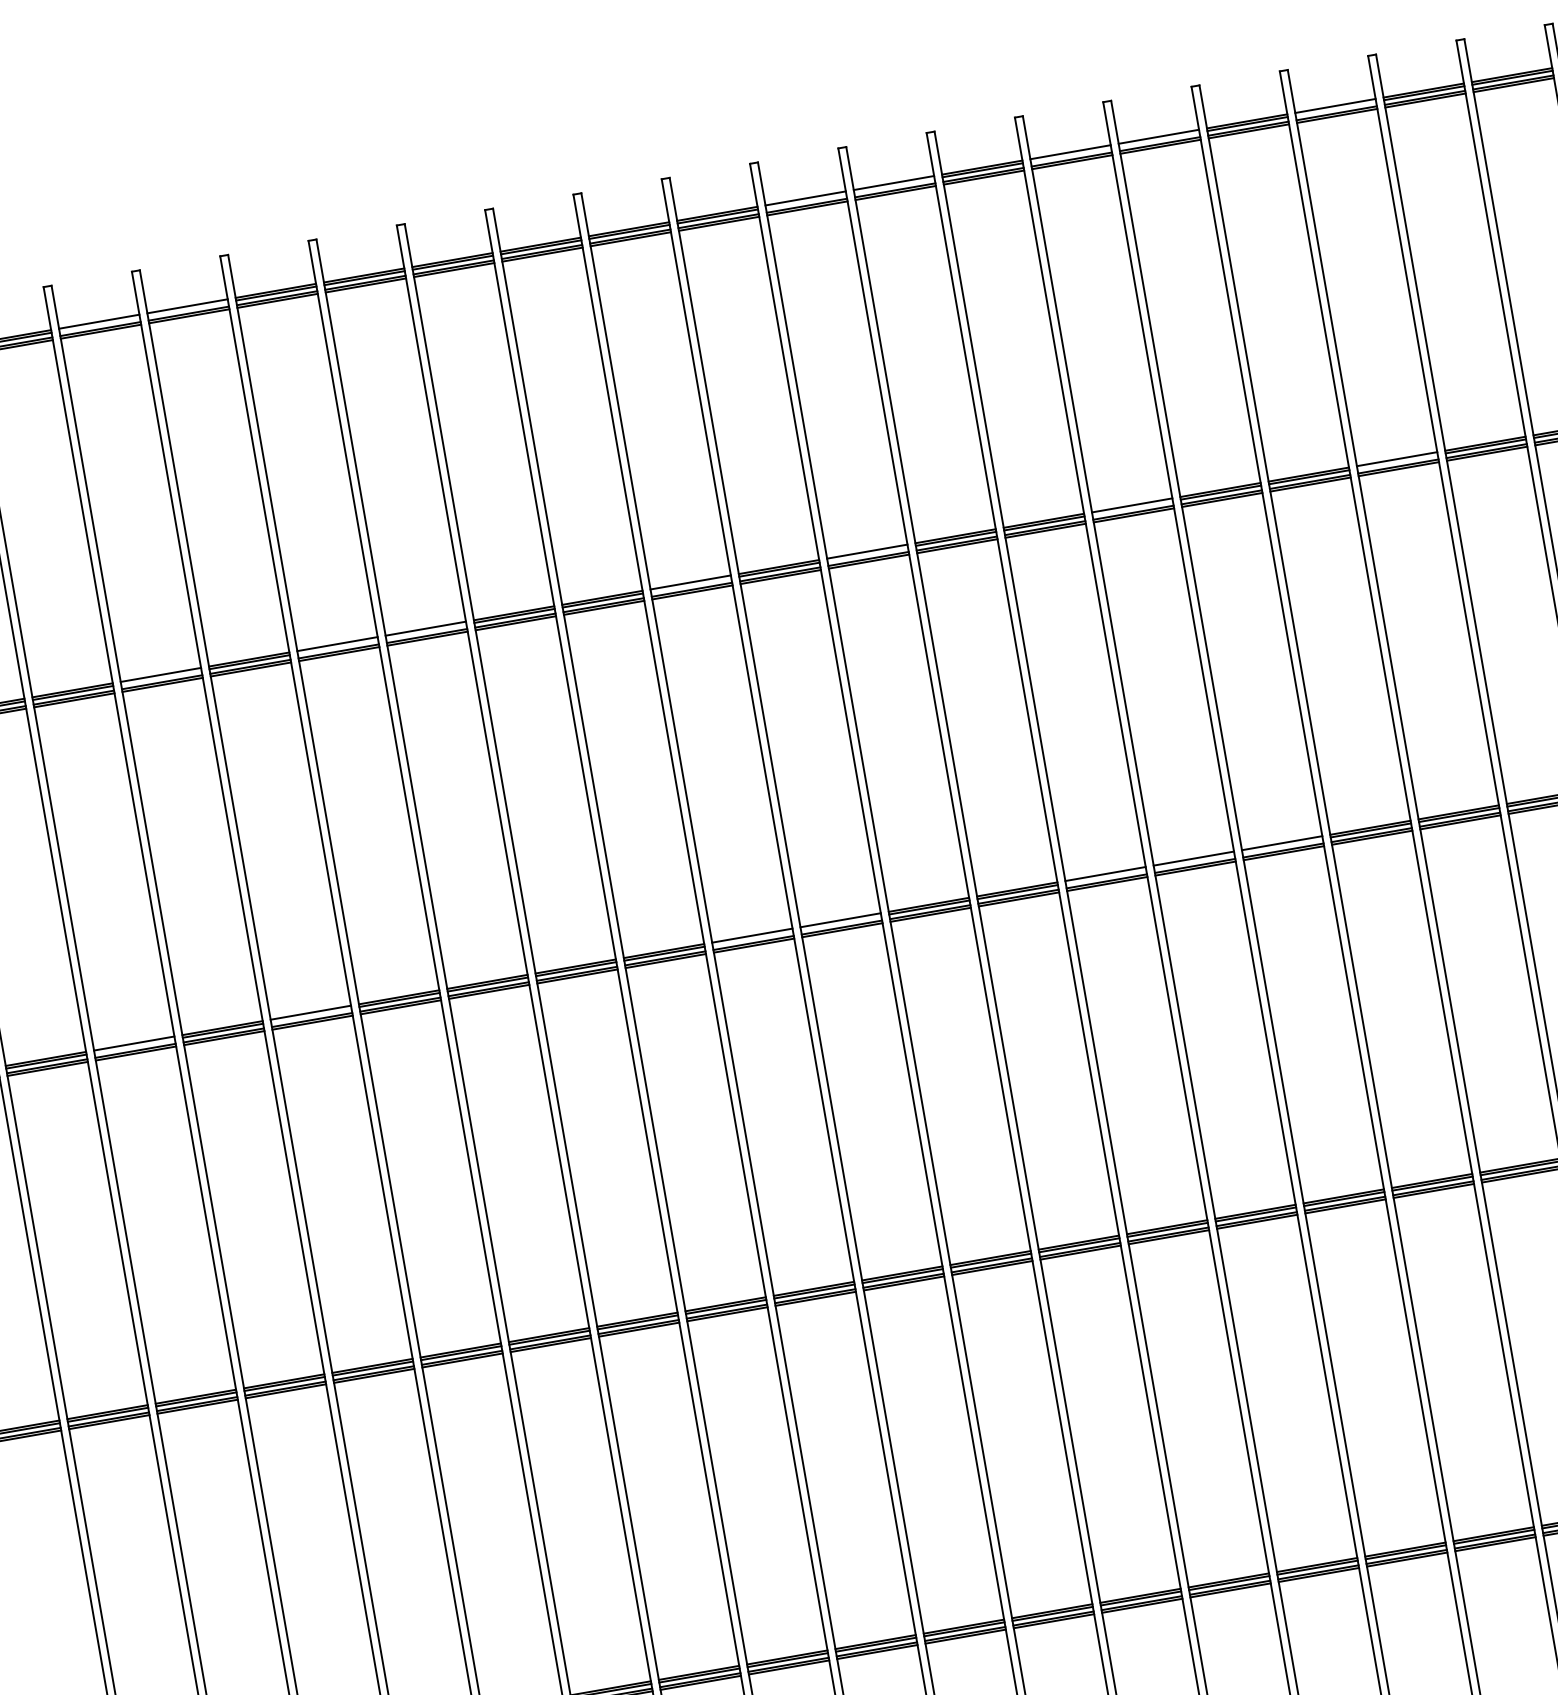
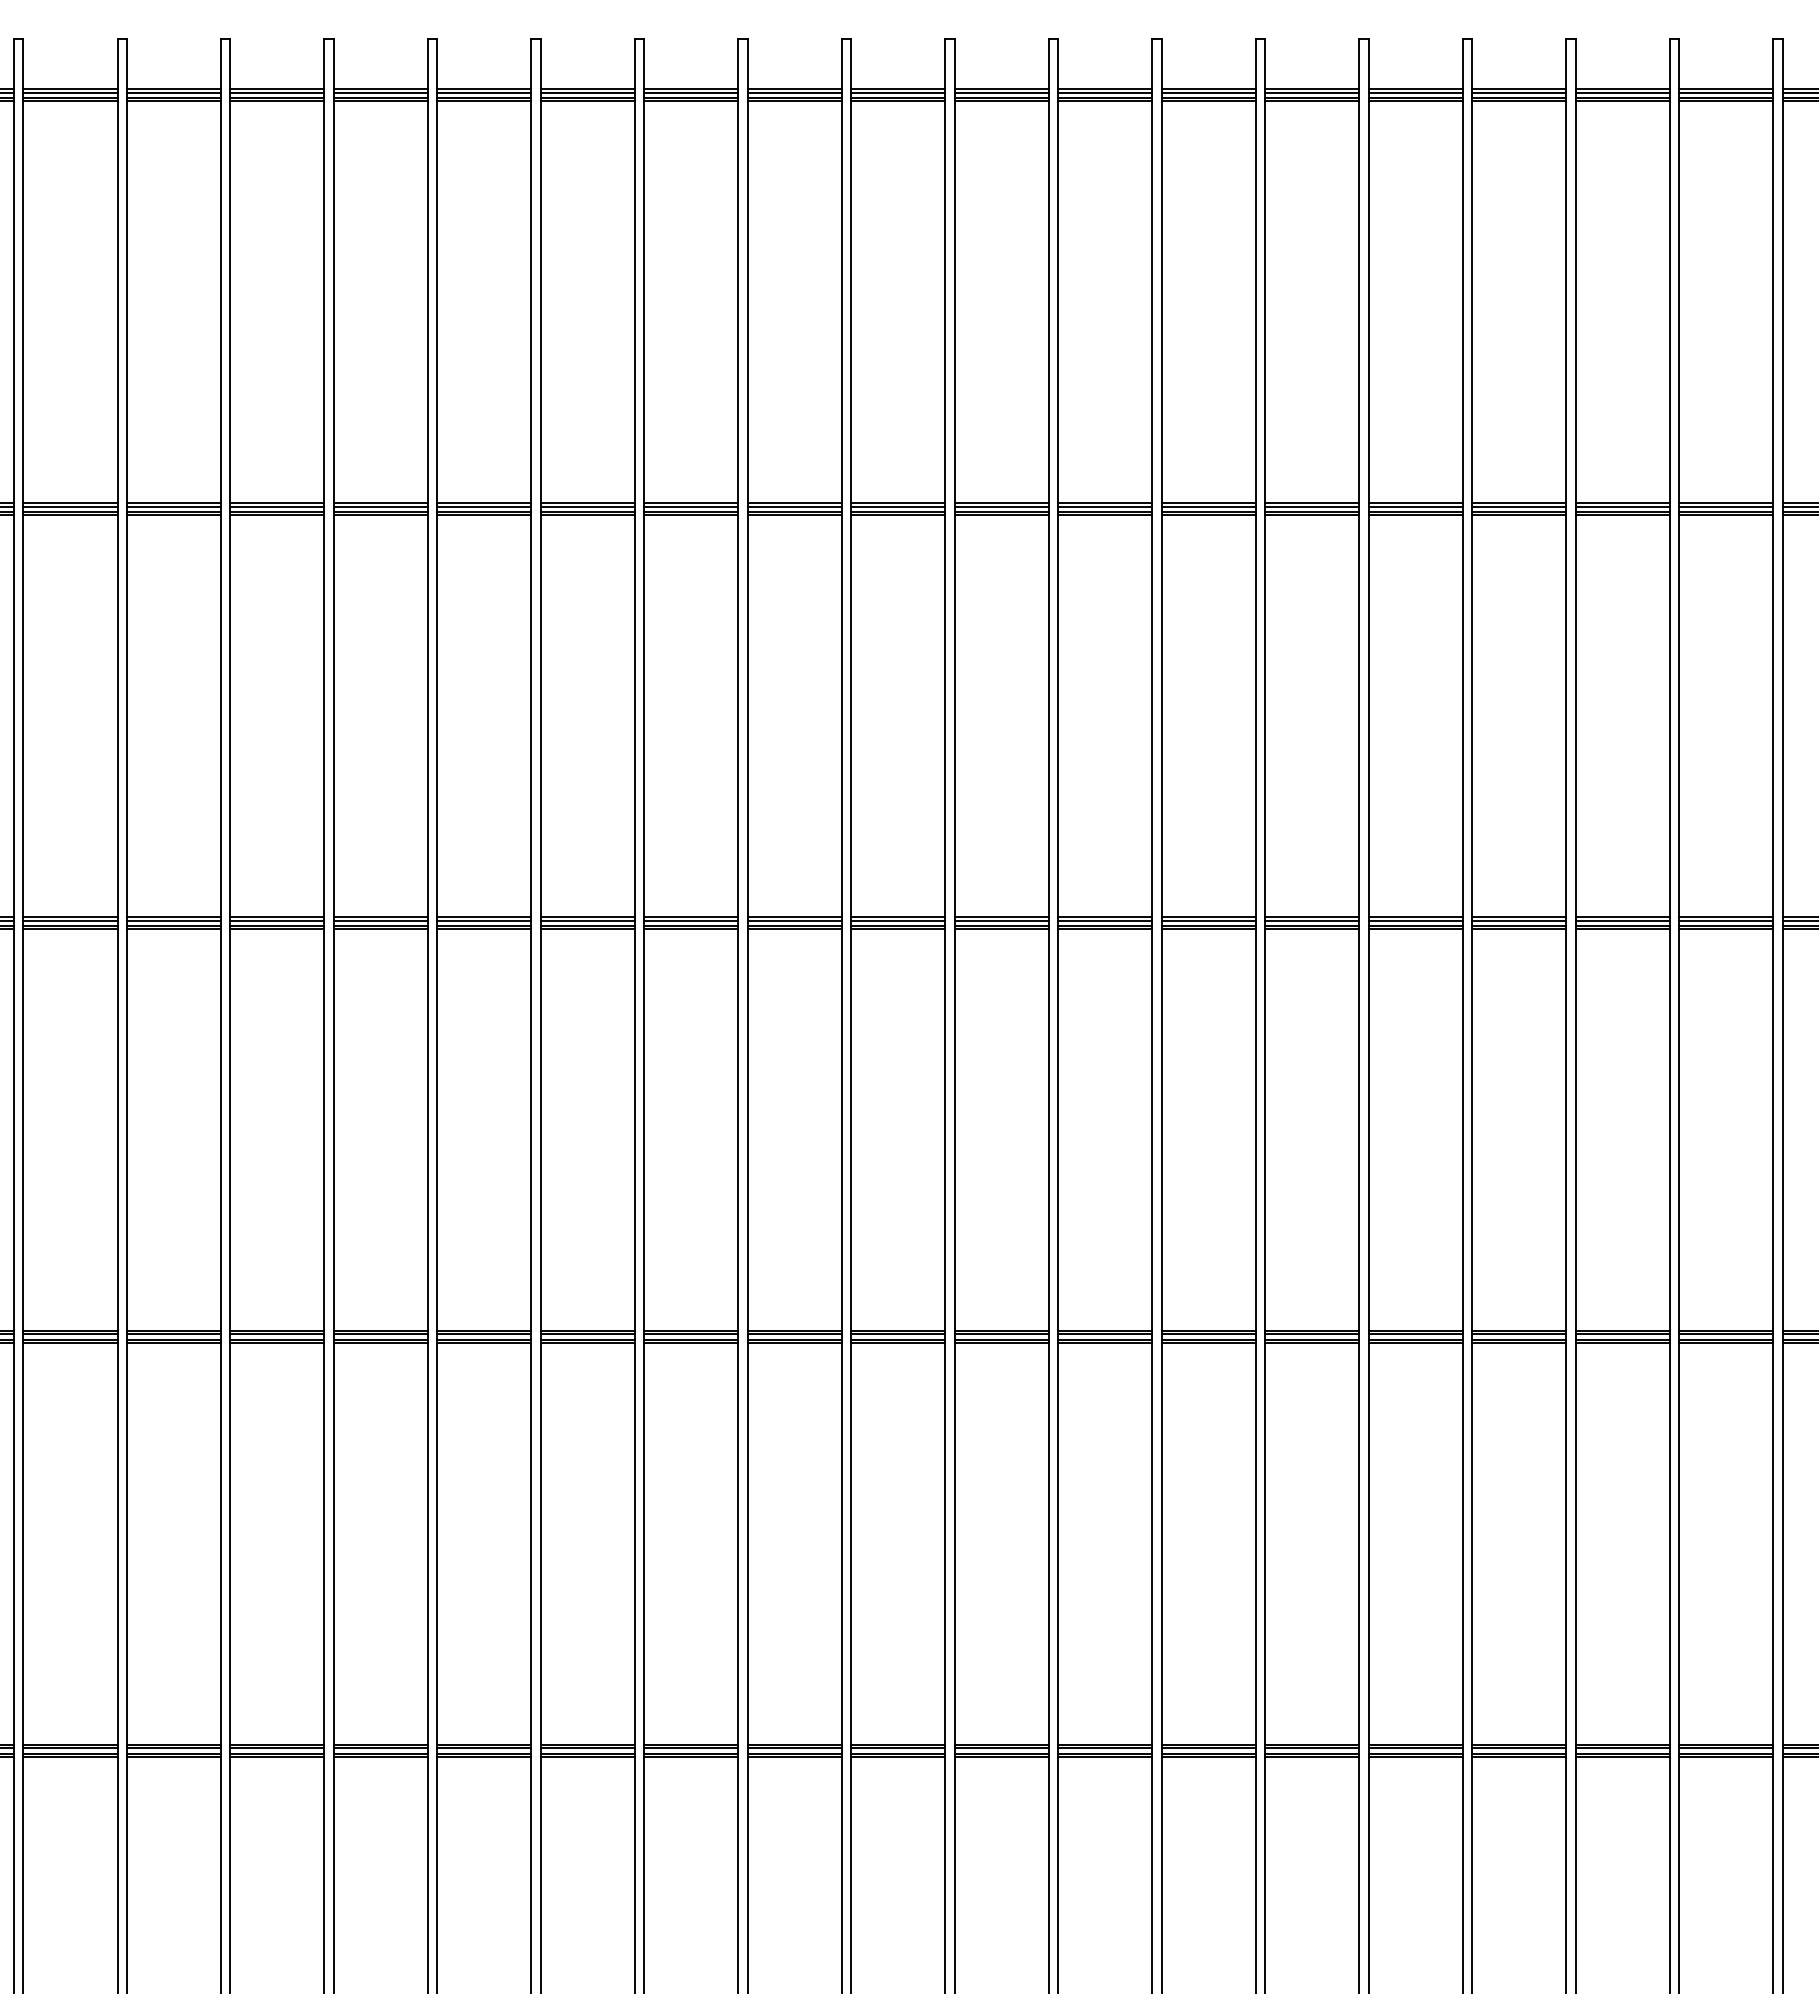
line: (1336, 108) -> (1726, 92), added
line: (1159, 139) -> (1519, 92), added
line: (1070, 154) -> (1415, 92), added
line: (894, 185) -> (1208, 92), added
line: (806, 201) -> (1105, 92), added
line: (187, 308) -> (380, 92), added
line: (99, 324) -> (277, 92), added
line: (1397, 461) -> (1726, 506), added
line: (1132, 508) -> (1415, 506), added
line: (867, 554) -> (1105, 506), added
line: (691, 585) -> (898, 506), added
line: (425, 631) -> (587, 506), added
line: (338, 646) -> (484, 506), added
line: (161, 677) -> (277, 506), added
line: (1282, 845) -> (1519, 920), added
line: (1194, 861) -> (1415, 920), added
line: (1106, 876) -> (1312, 920), added
line: (840, 922) -> (1001, 920), added
line: (752, 938) -> (898, 920), added
line: (310, 1015) -> (380, 920), added
line: (134, 1046) -> (173, 920), added

